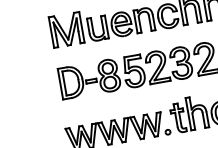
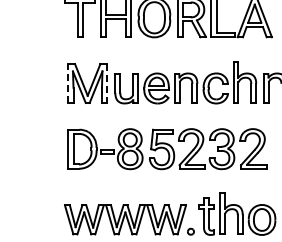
line: (82, 28) -> (107, 84), solid -> dashed
line: (51, 32) -> (68, 83), solid -> dashed

